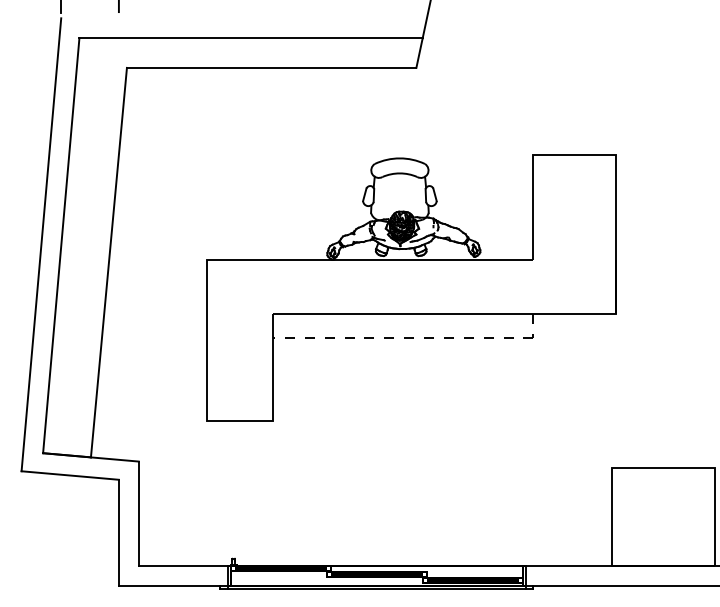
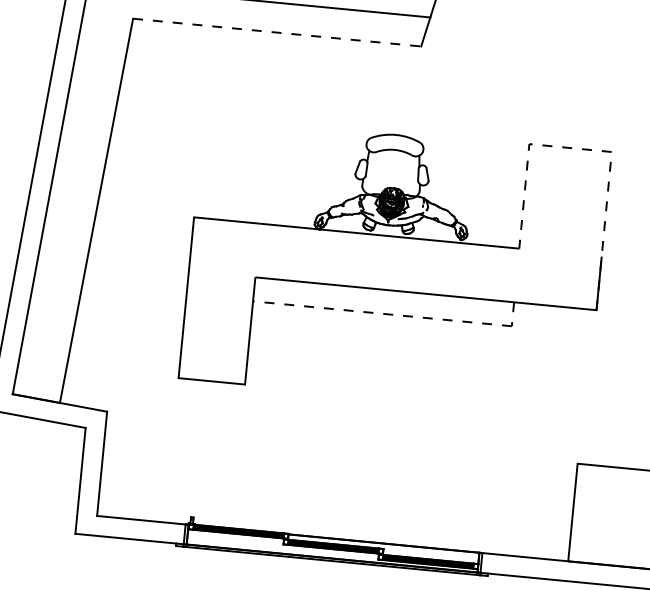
line: (271, 67) -> (277, 32), solid -> dashed
line: (601, 154) -> (597, 150), solid -> dashed

